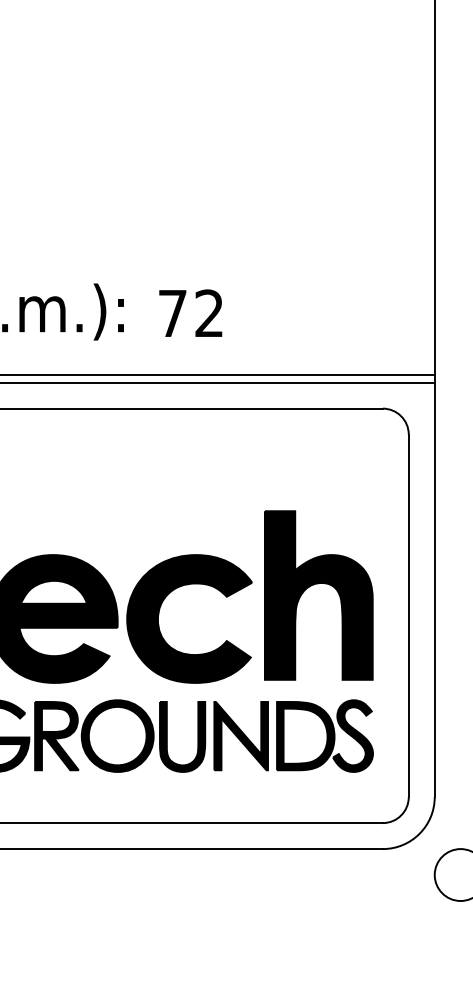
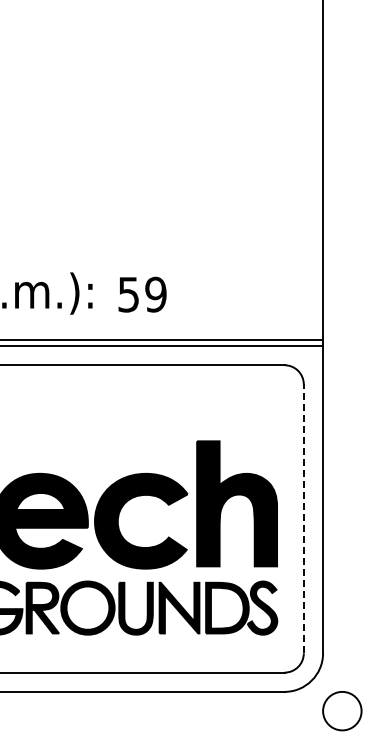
text: (191, 313) -> (142, 294), 72 -> 59
line: (408, 615) -> (303, 518), solid -> dashed

